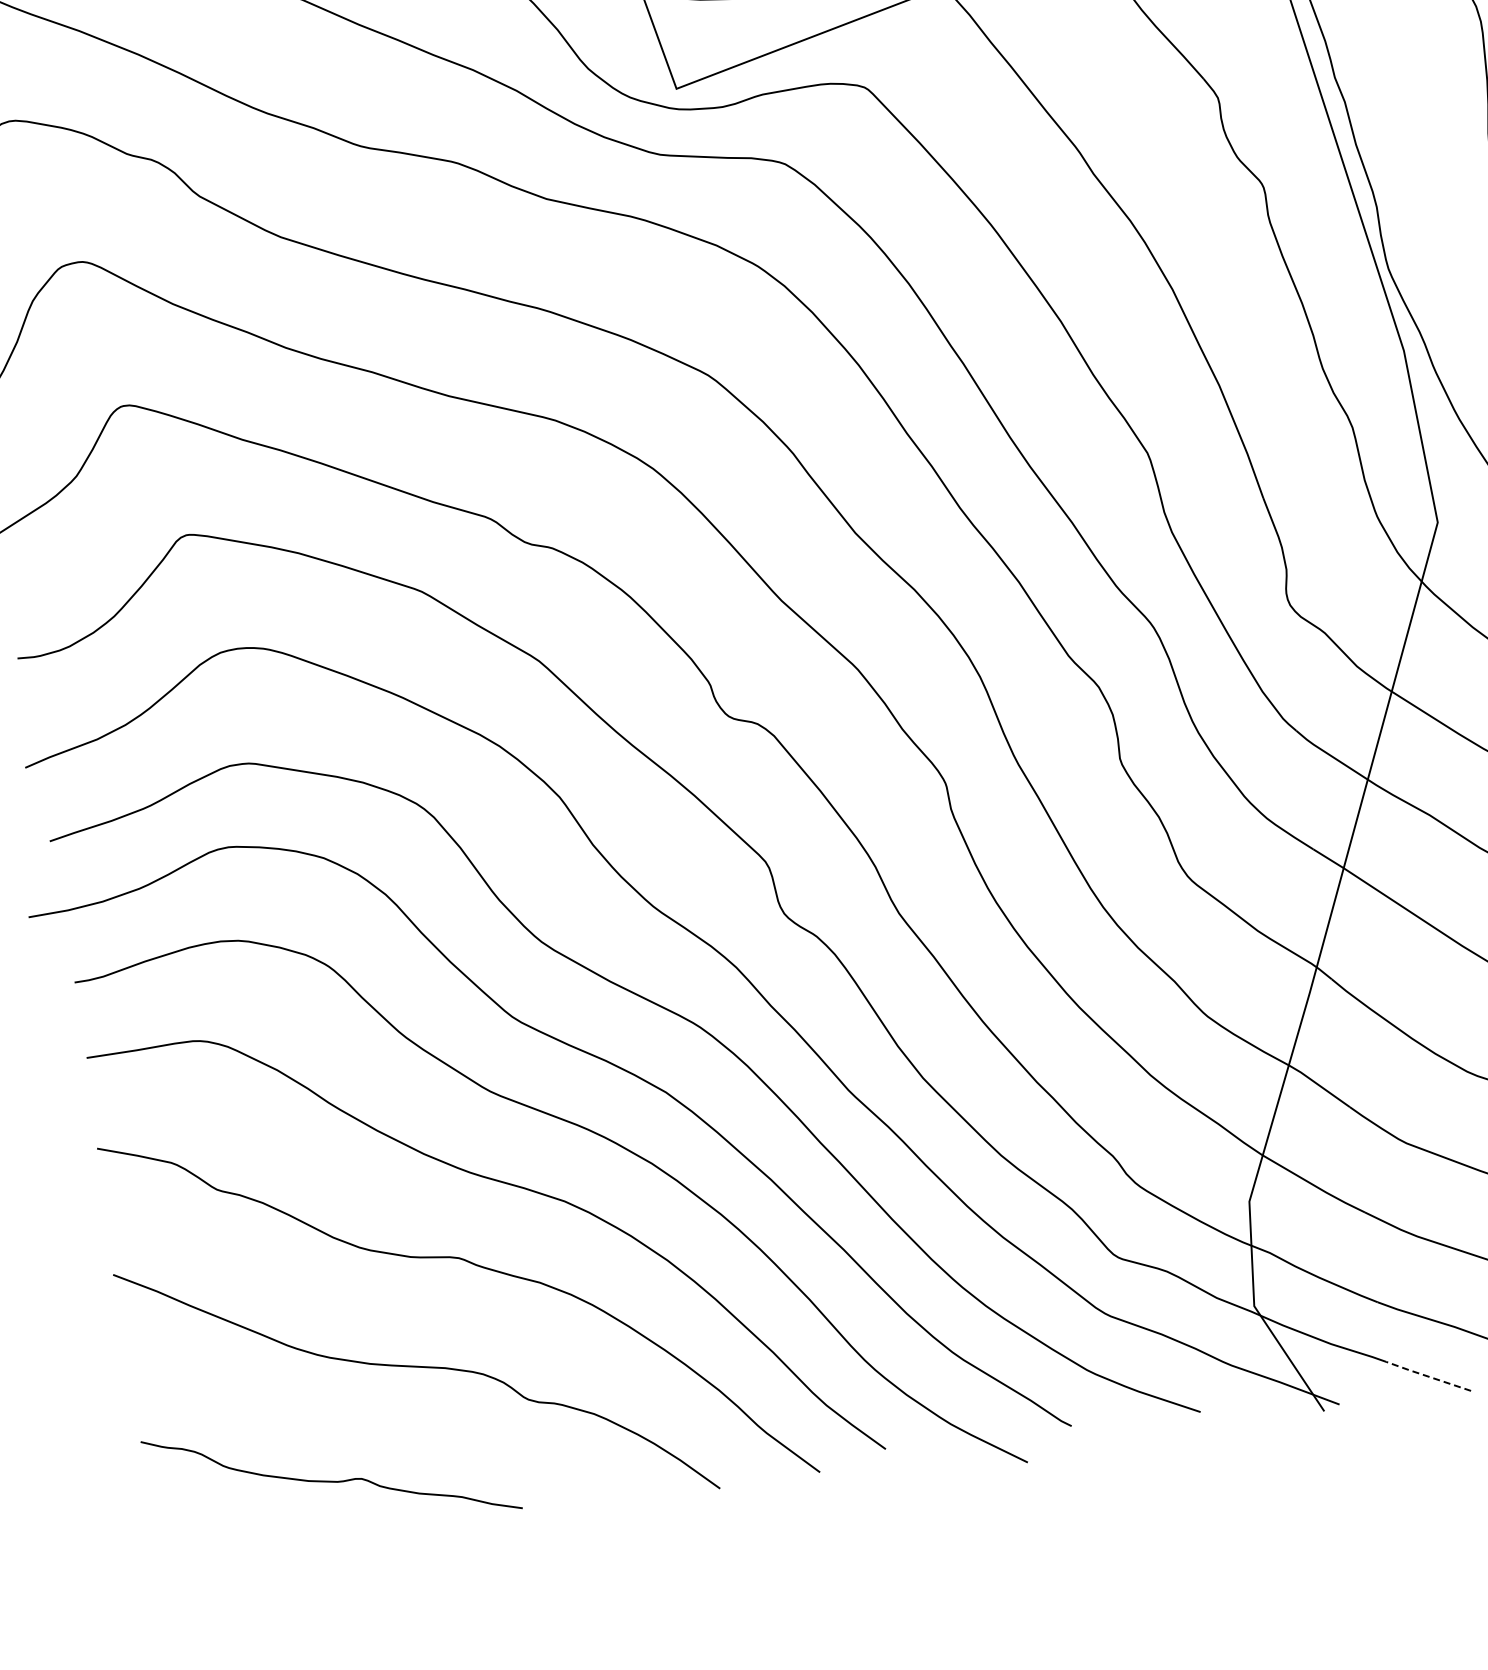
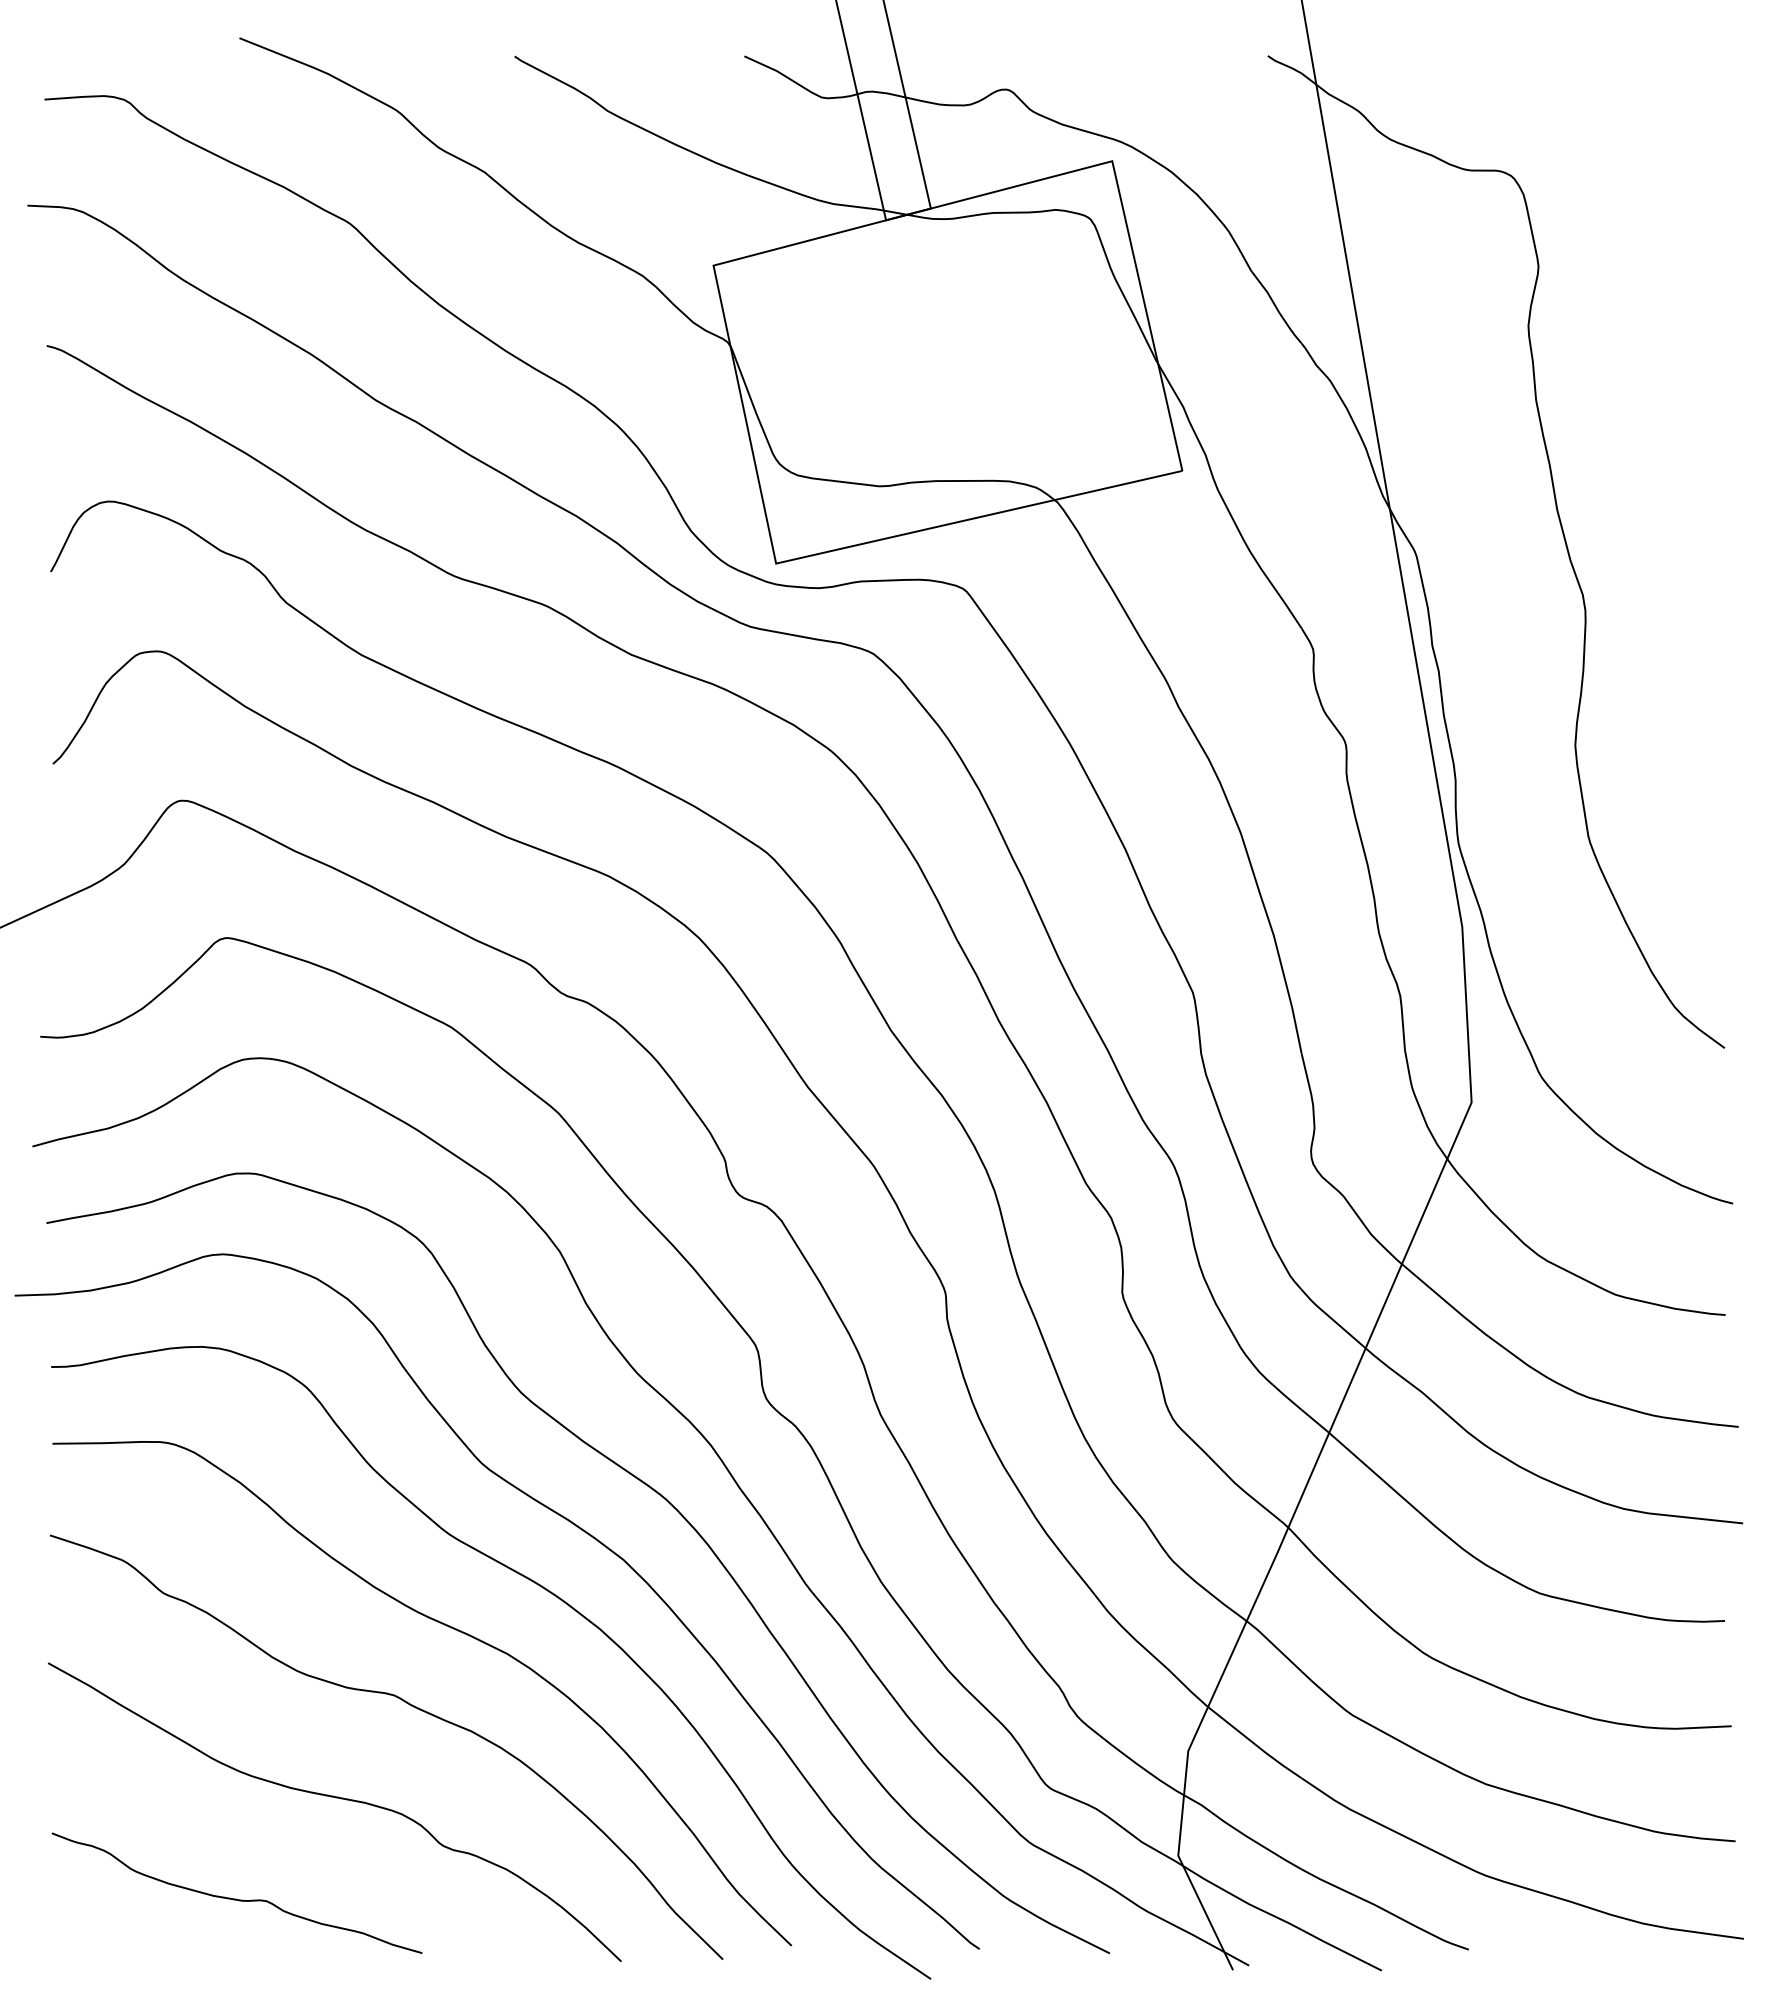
line: (1428, 1376) -> (1341, 1950), dashed -> solid

